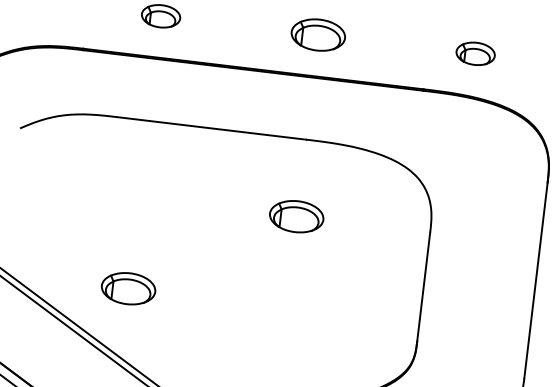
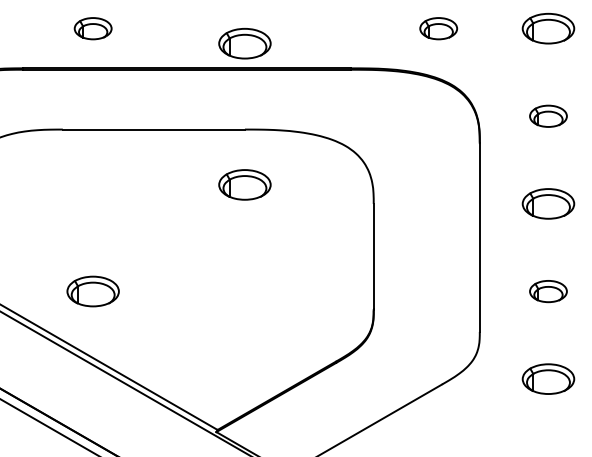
part: (317, 34) -> (244, 43), moved
part: (475, 53) -> (438, 28), moved
part: (296, 216) -> (244, 184), moved

